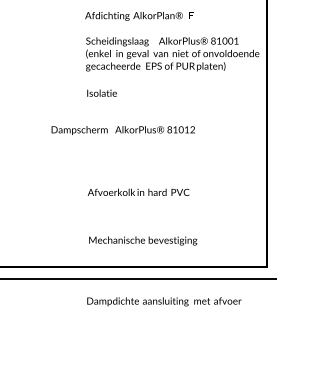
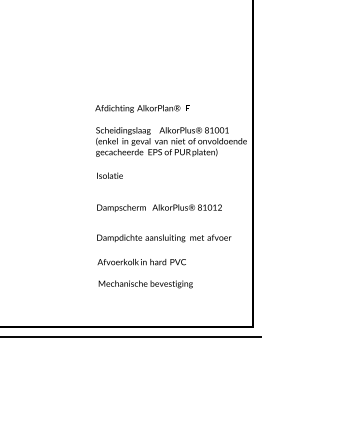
text: (123, 129) -> (159, 207), moved
text: (142, 241) -> (145, 284), moved
text: (164, 301) -> (164, 238), moved

